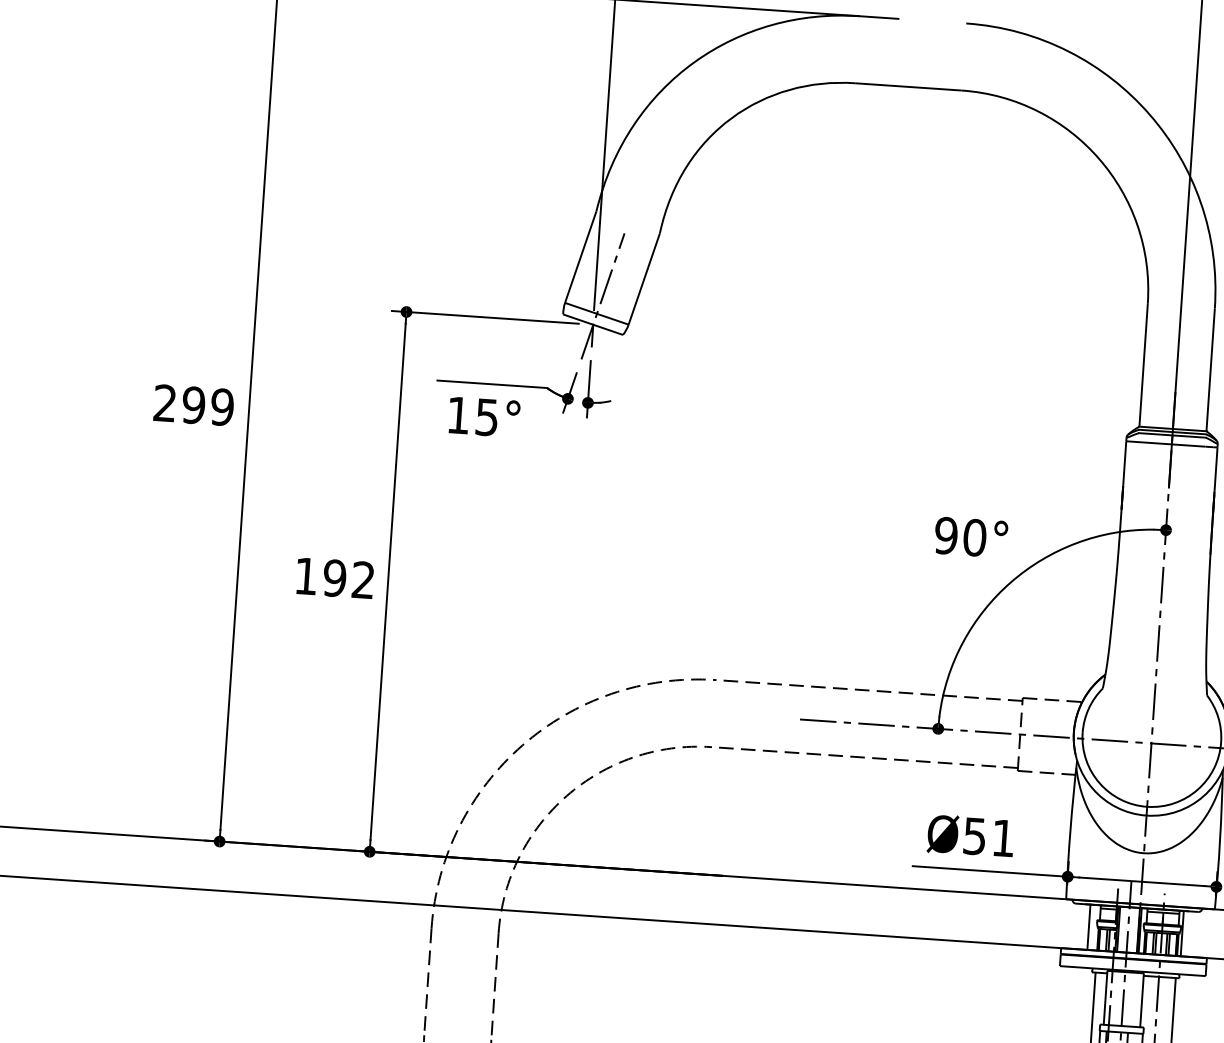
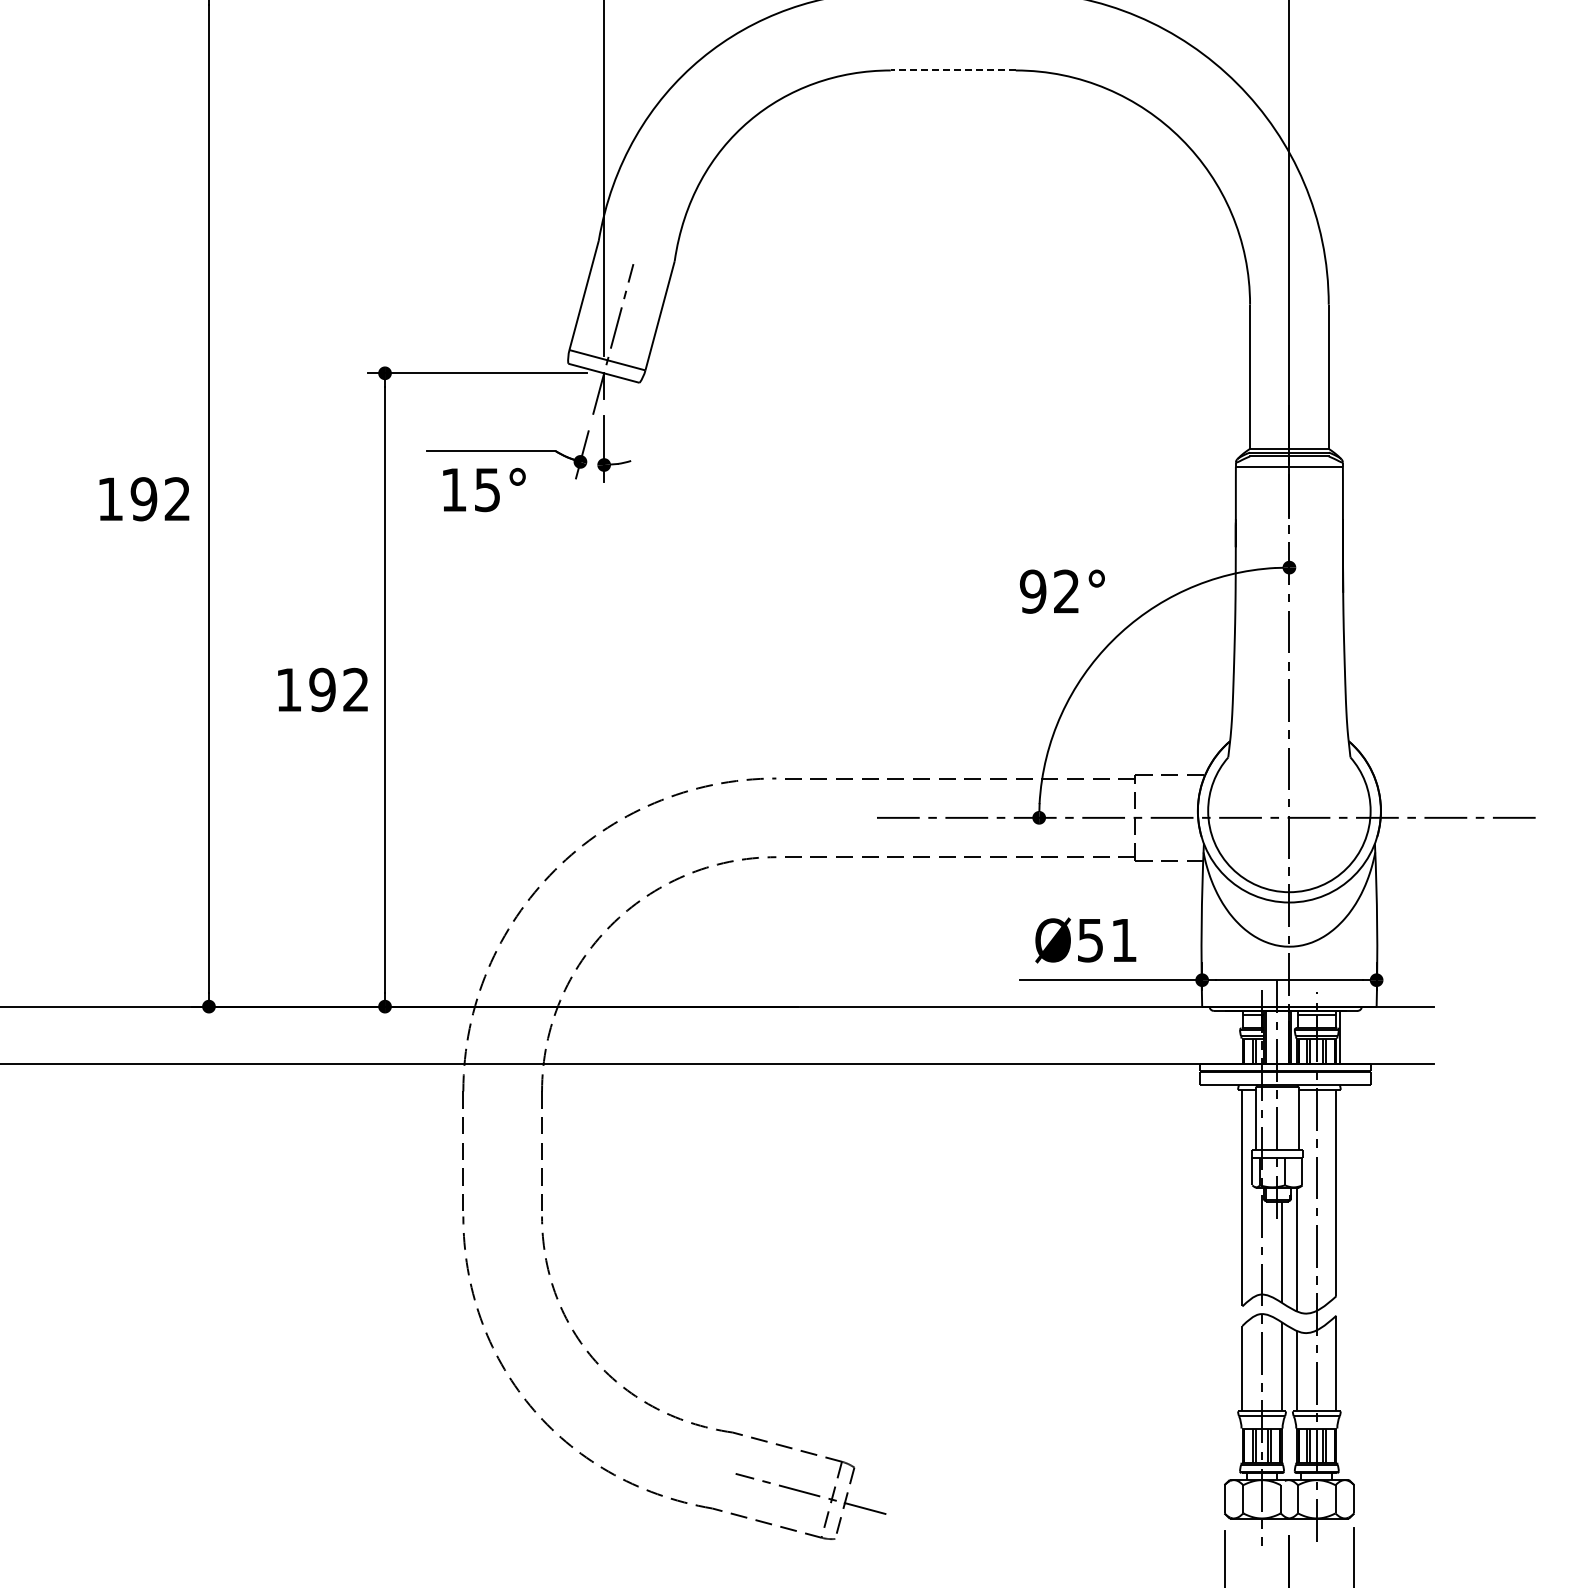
line: (907, 86) -> (952, 70), solid -> dashed
text: (193, 405) -> (143, 499), 299 -> 192
text: (974, 537) -> (1066, 591), 90° -> 92°
line: (1088, 927) -> (1230, 1037), removed

